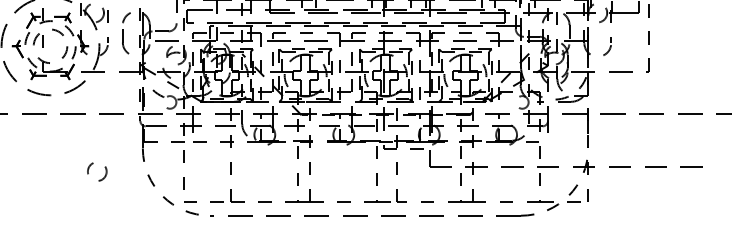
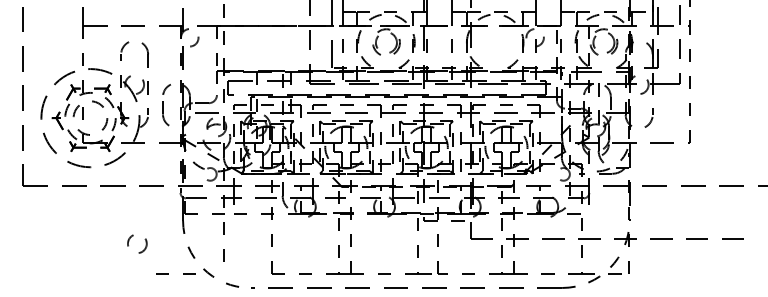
line: (196, 201) -> (168, 273), moved

